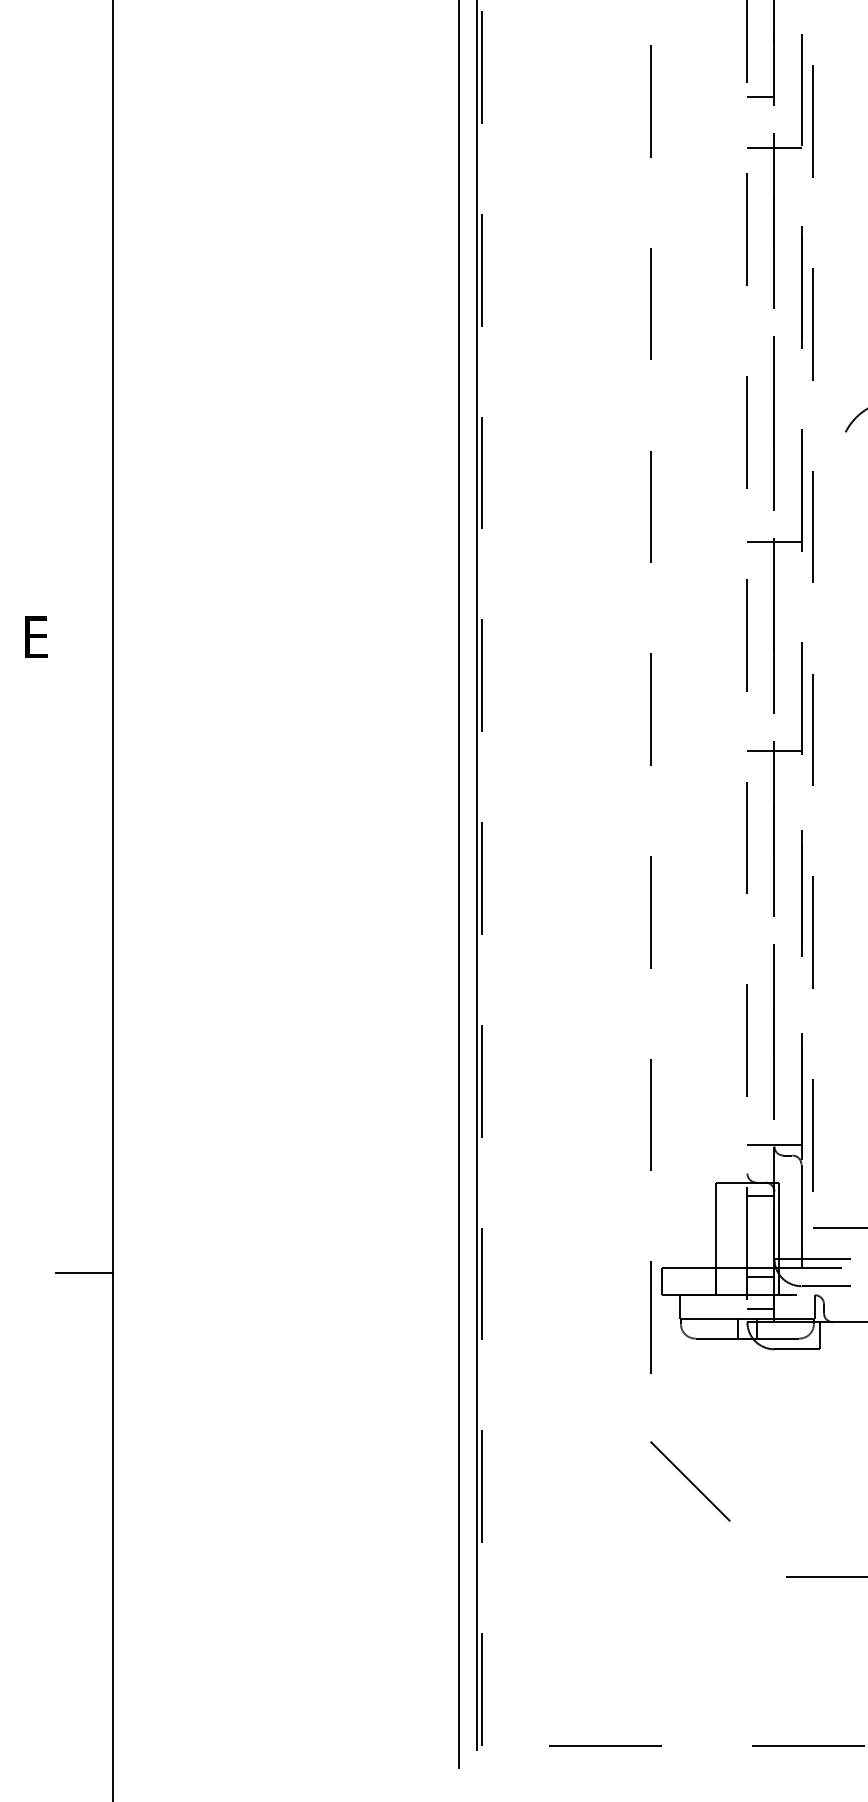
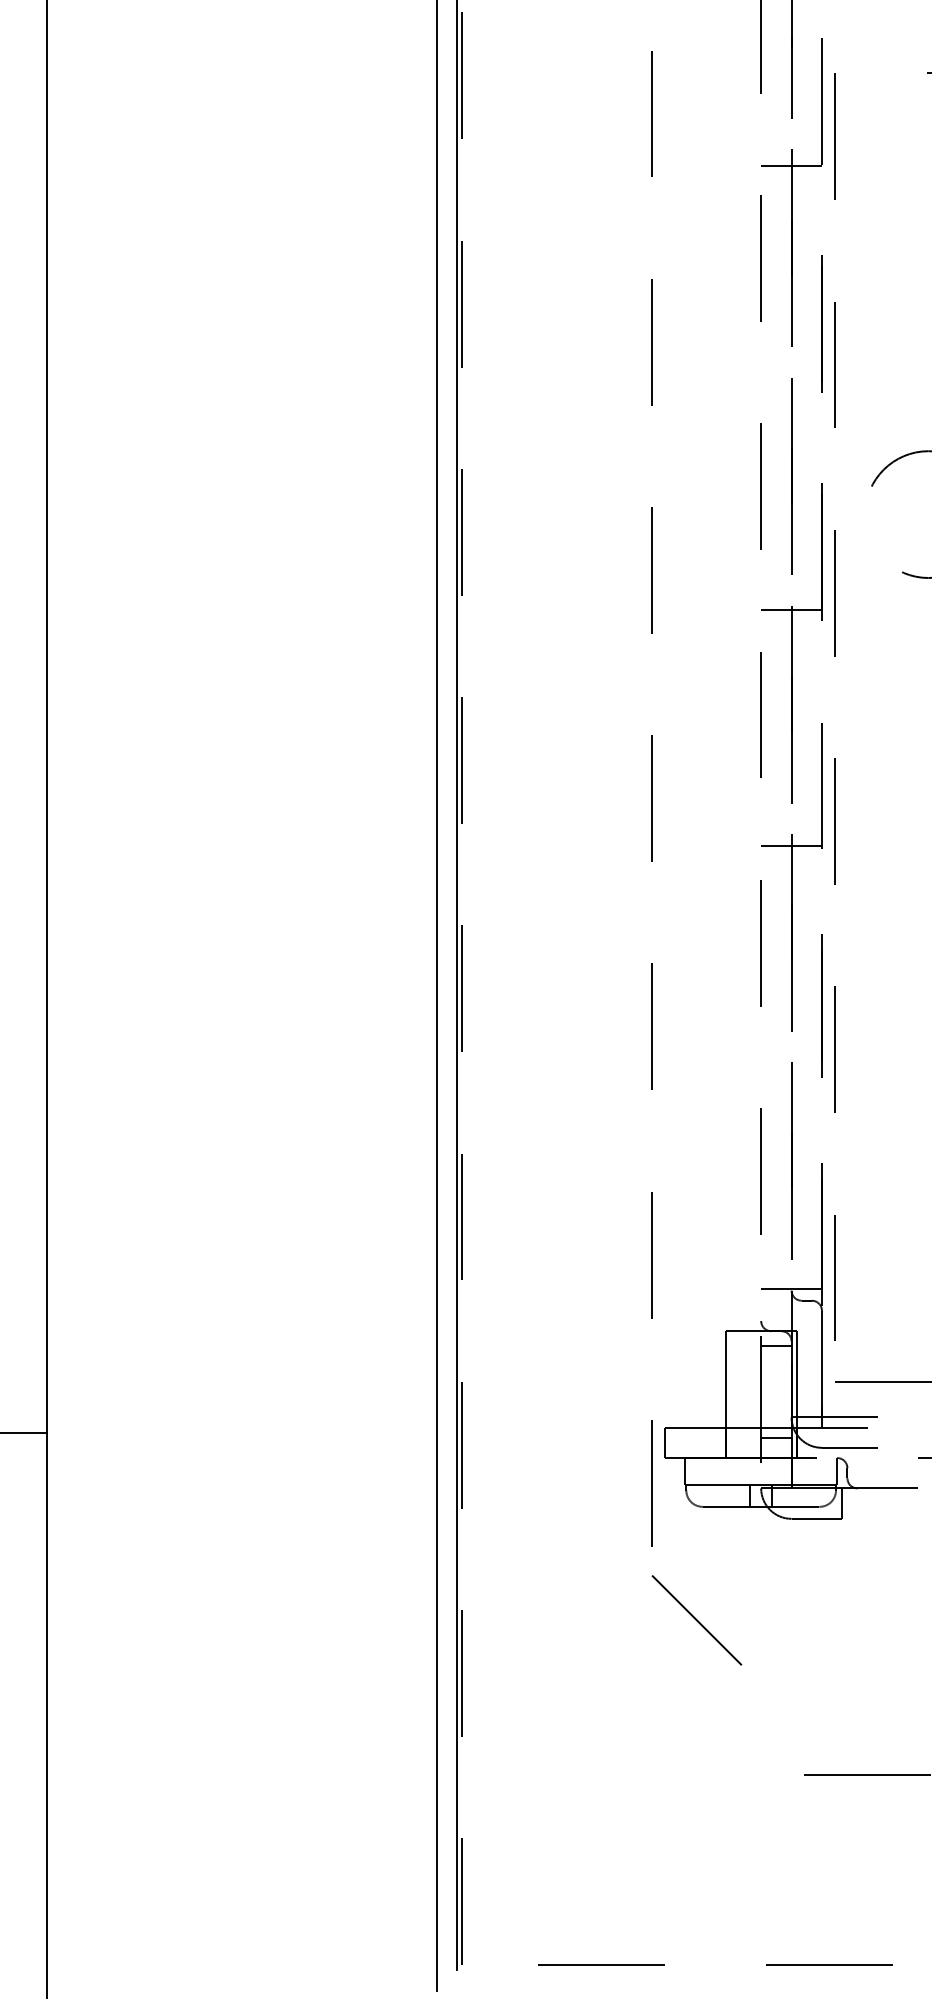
line: (760, 96) -> (775, 108), removed
line: (760, 1308) -> (775, 1472), removed
line: (690, 1481) -> (697, 1620), moved

